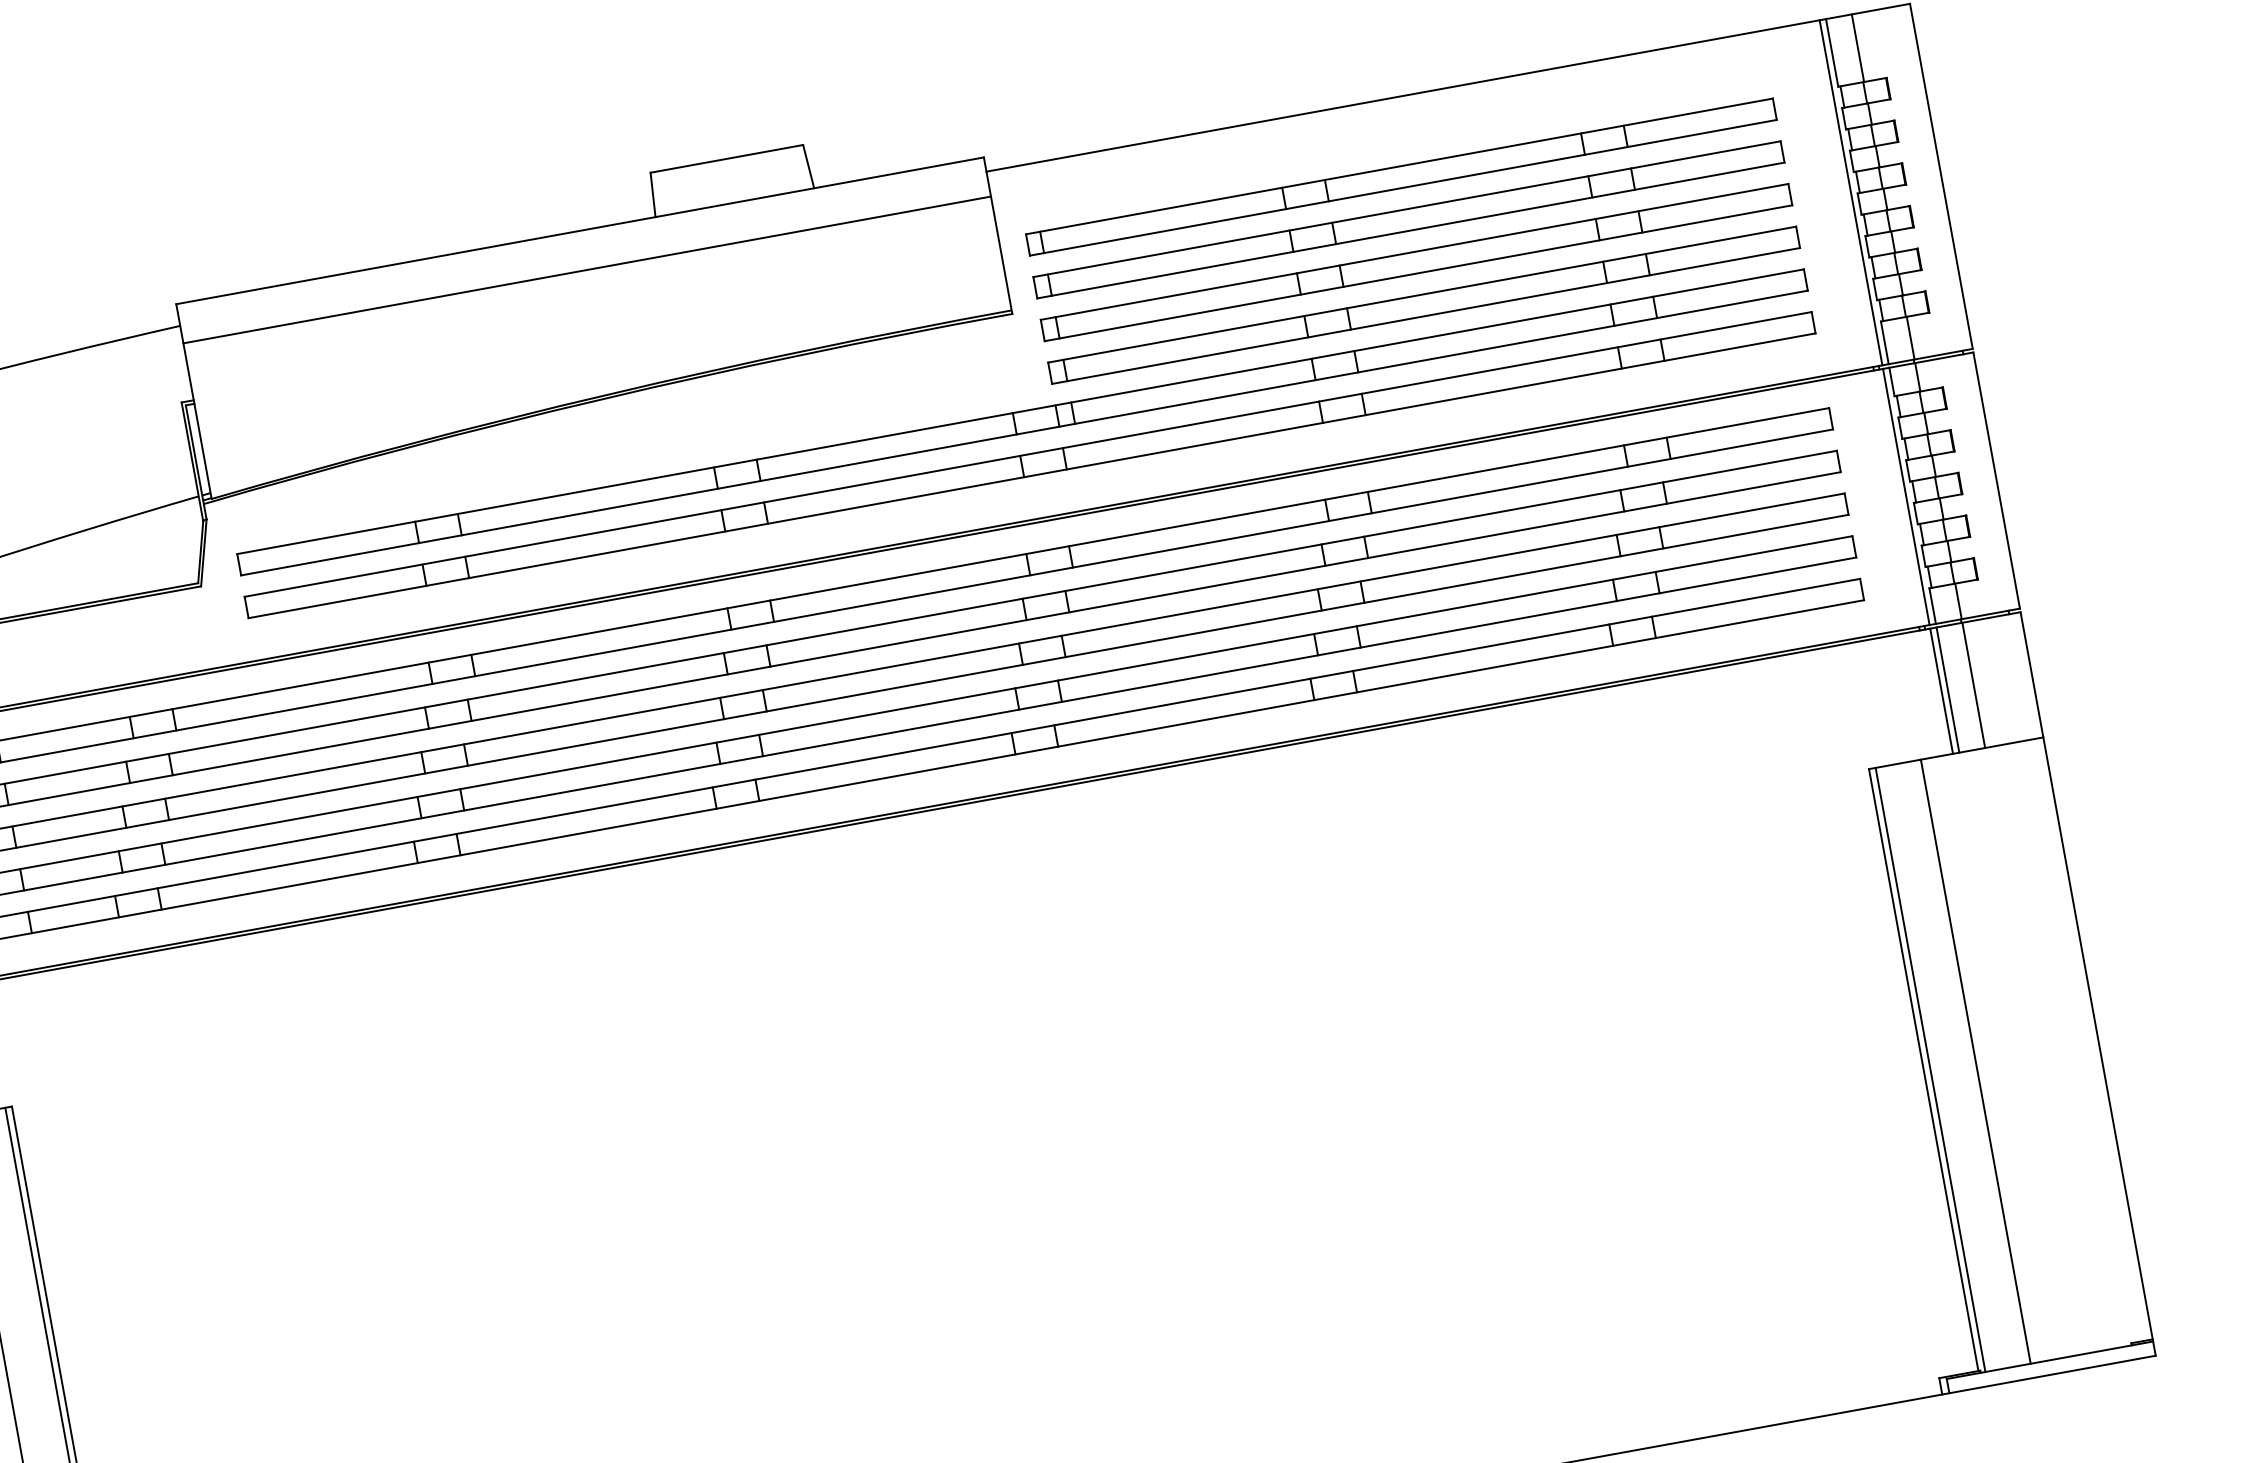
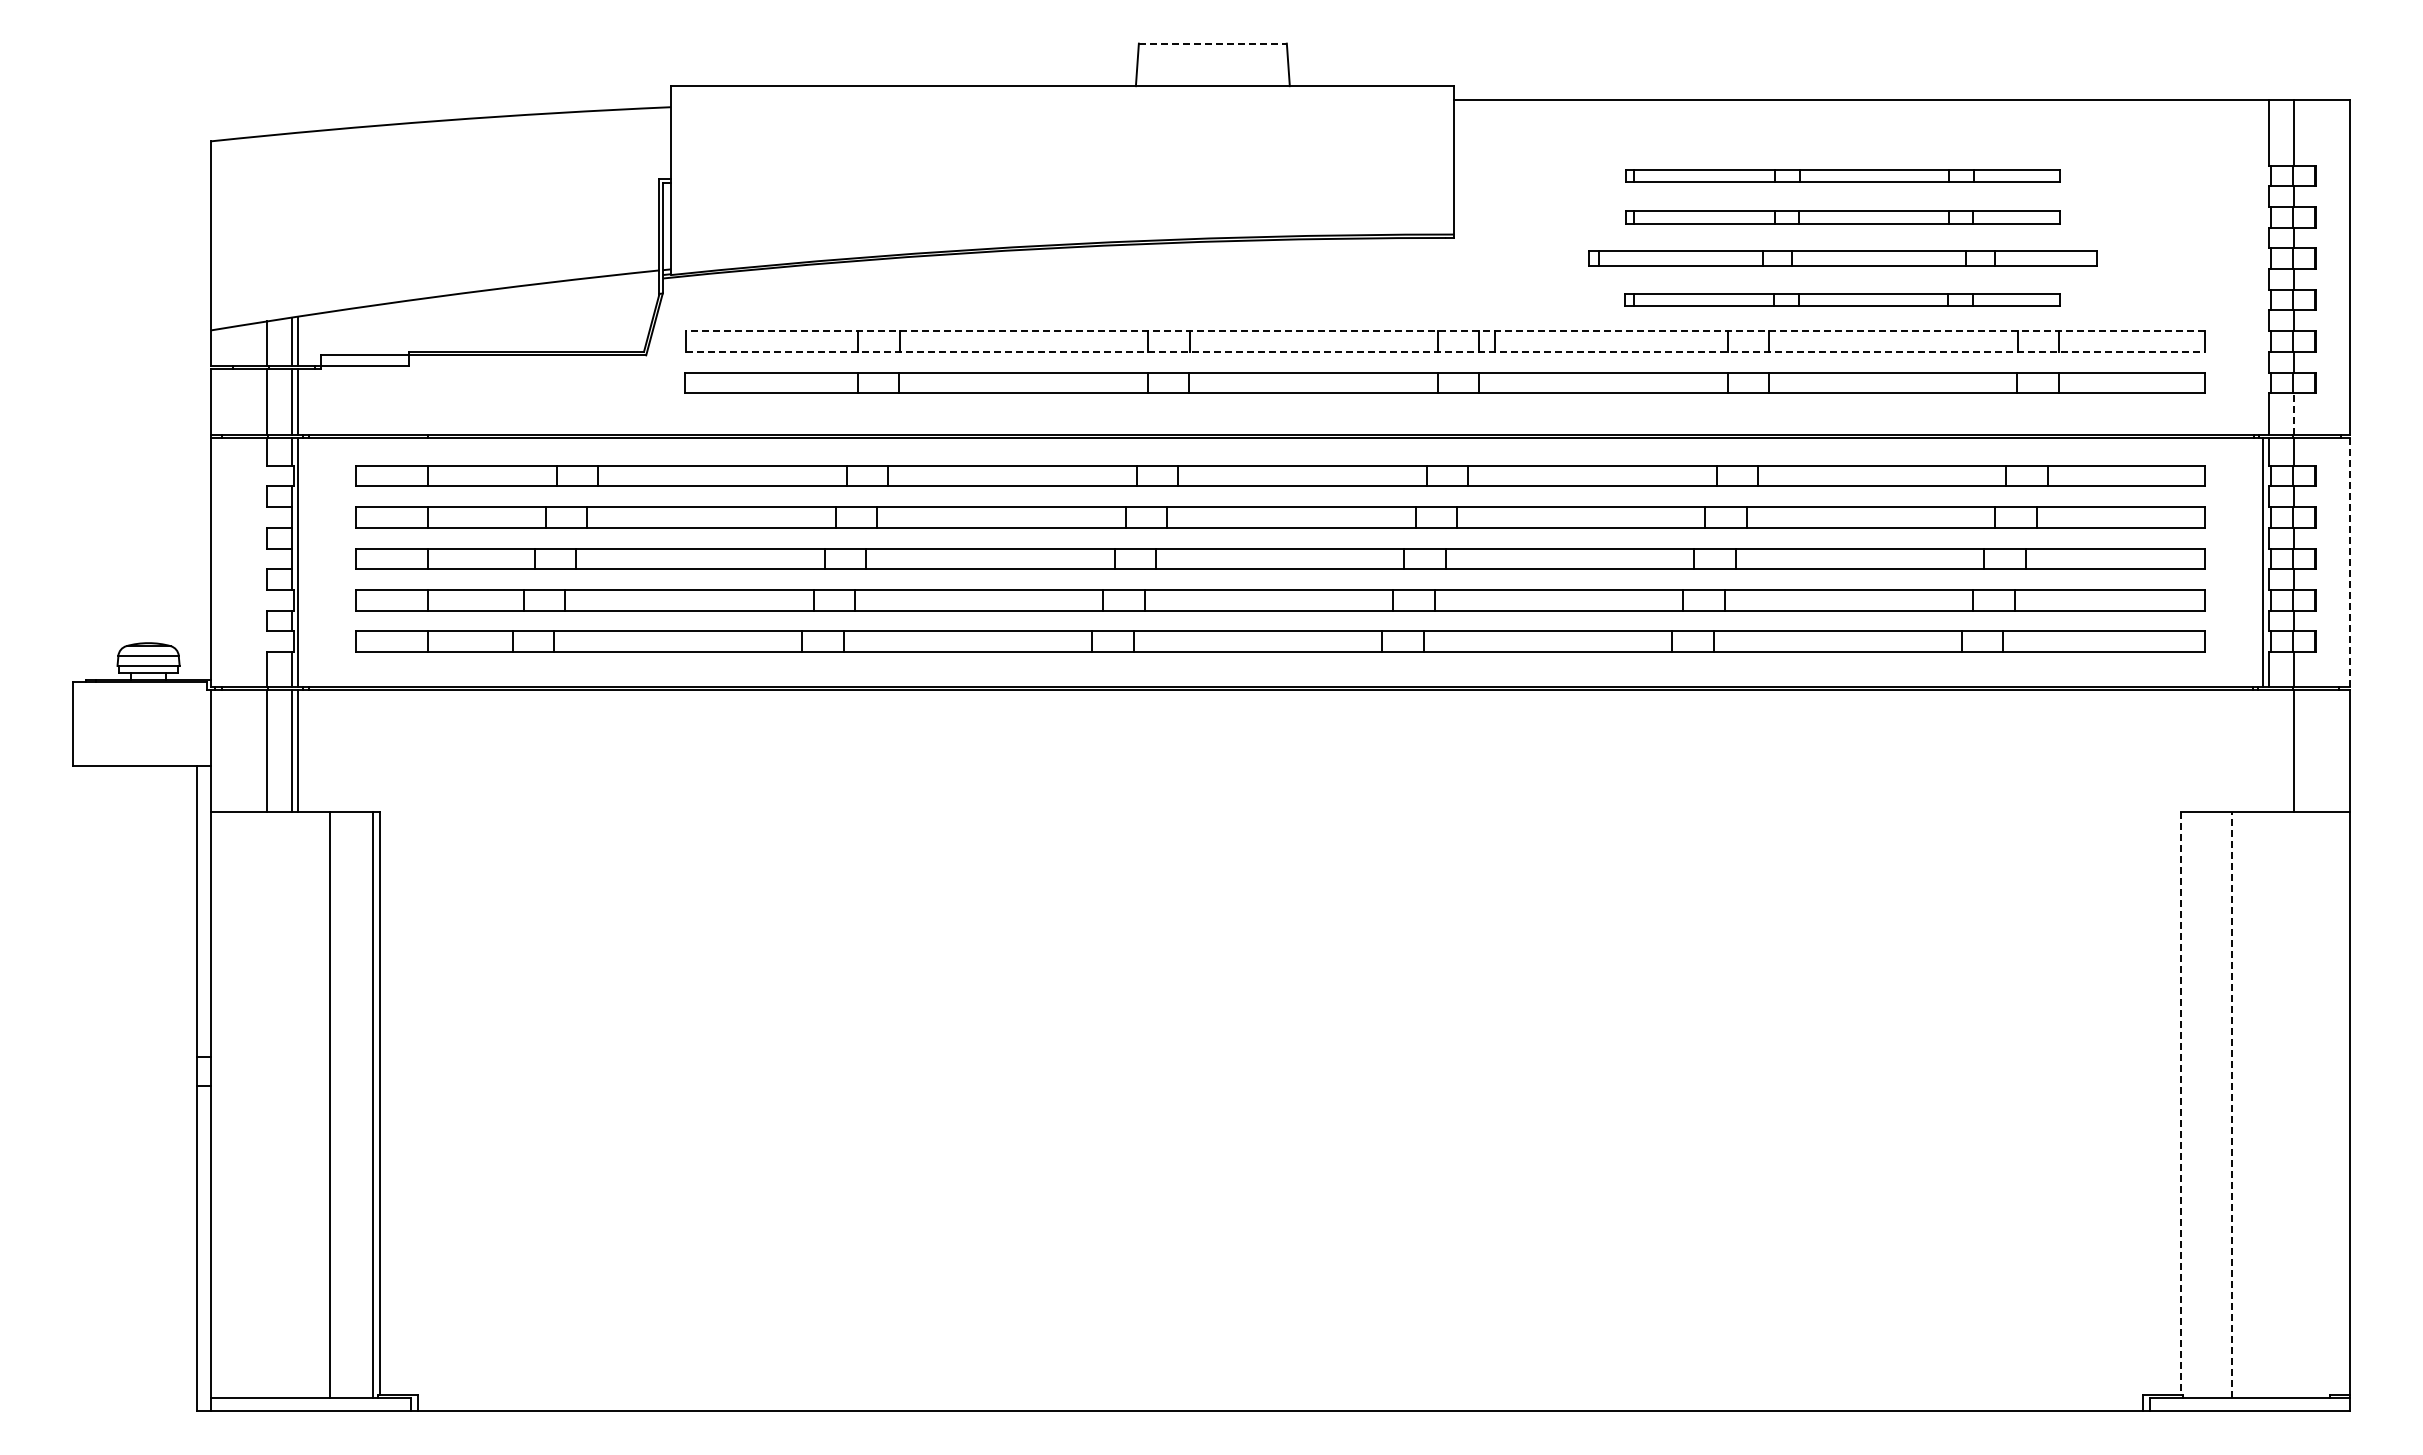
line: (726, 158) -> (1212, 43), solid -> dashed
part: (1400, 176) -> (1842, 175), size x0.6
line: (1850, 191) -> (2262, 266), removed
part: (1408, 220) -> (1842, 217), size x0.6
part: (1416, 262) -> (1842, 258), size x0.7
line: (587, 270) -> (1062, 124), removed
part: (1423, 304) -> (1842, 299), size x0.6
line: (1910, 338) -> (2293, 414), solid -> dashed
line: (1020, 412) -> (1445, 331), solid -> dashed
line: (1024, 432) -> (1445, 351), solid -> dashed
line: (1996, 480) -> (2350, 562), solid -> dashed
line: (1947, 689) -> (2268, 750), removed
line: (1941, 690) -> (2262, 750), removed
line: (1975, 1061) -> (2231, 1104), solid -> dashed
line: (1930, 1069) -> (2187, 1104), removed
line: (1924, 1070) -> (2181, 1103), solid -> dashed

